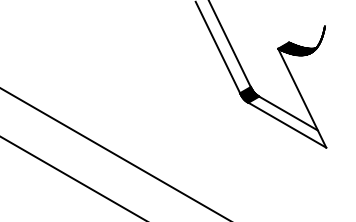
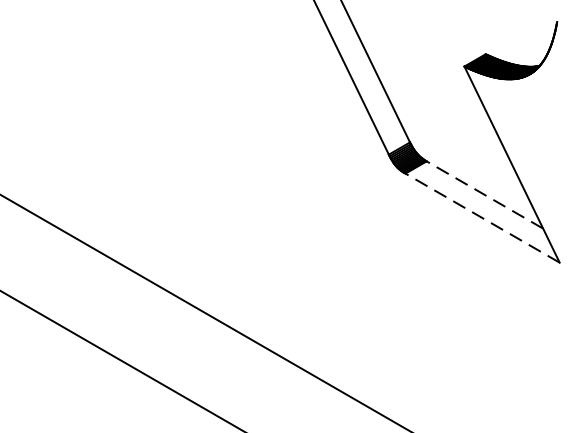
line: (288, 113) -> (484, 194), solid -> dashed
line: (287, 125) -> (482, 218), solid -> dashed

